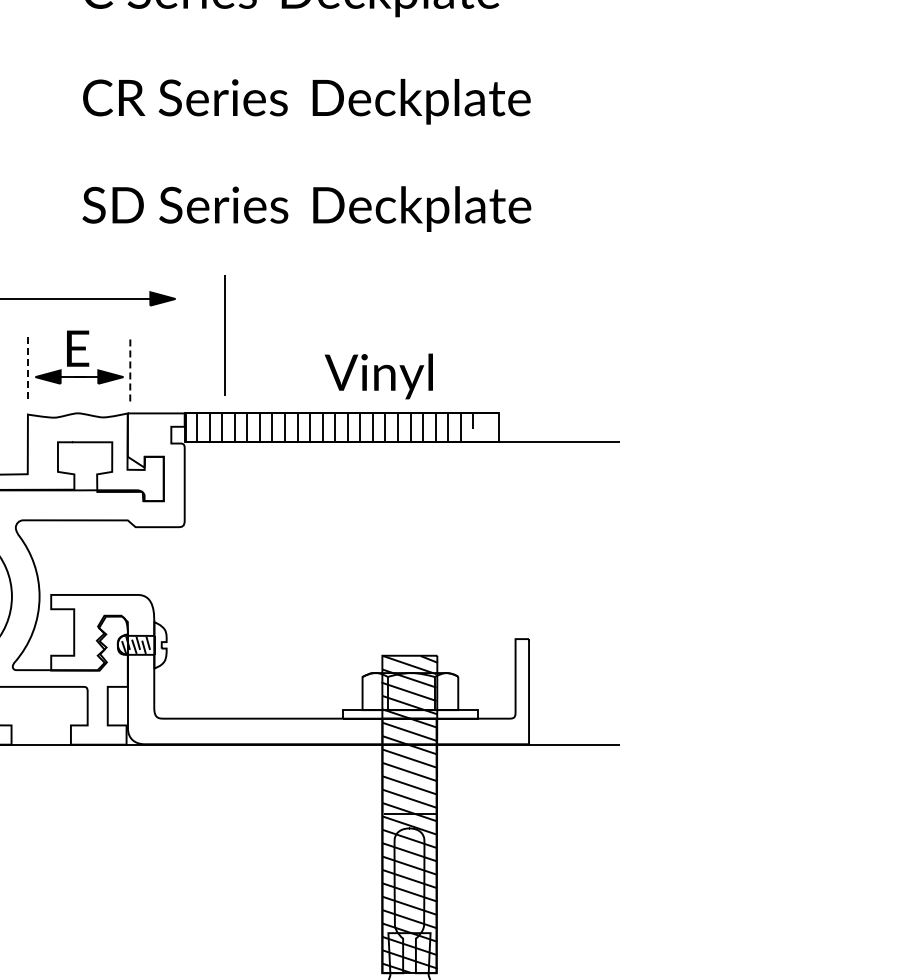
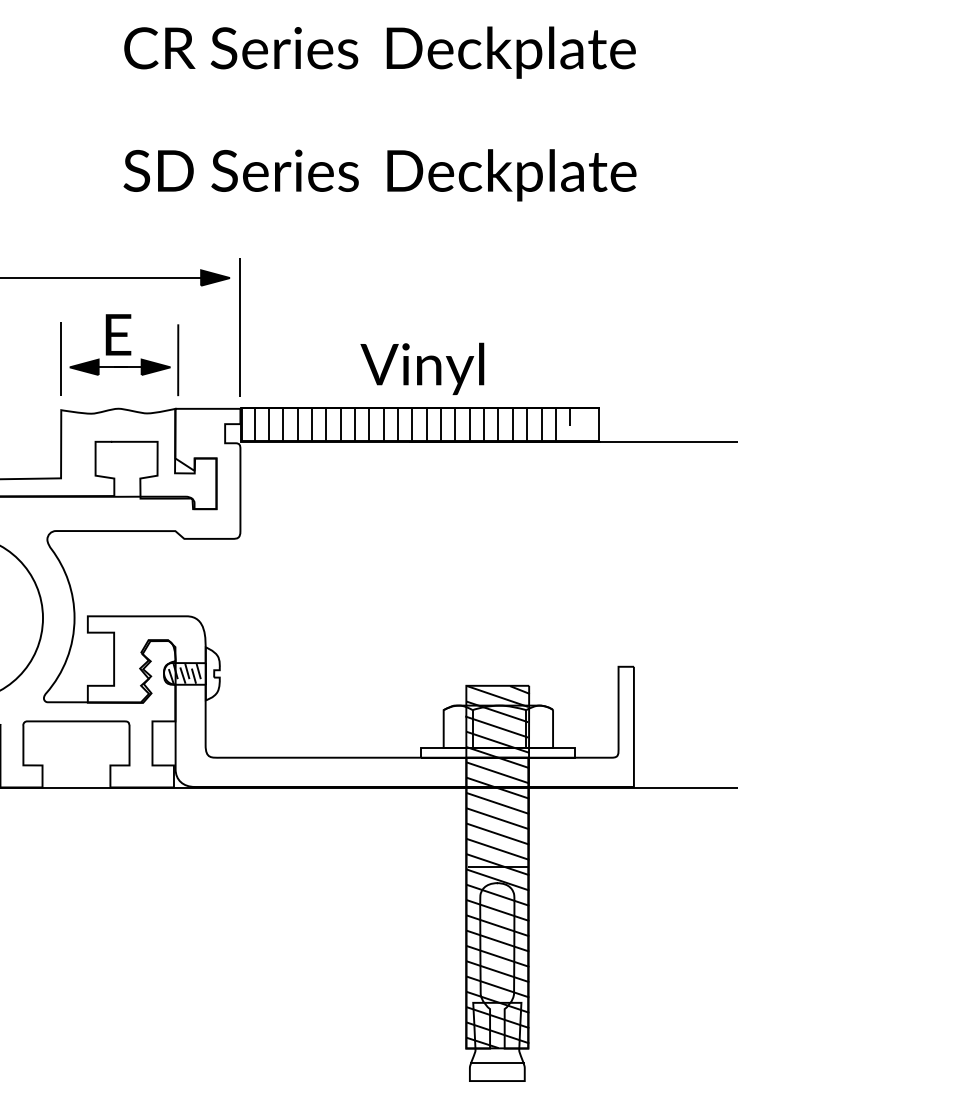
line: (224, 335) -> (239, 327), moved
line: (28, 370) -> (61, 359), dashed -> solid
line: (130, 371) -> (178, 360), dashed -> solid
text: (378, 376) -> (421, 368), moved

